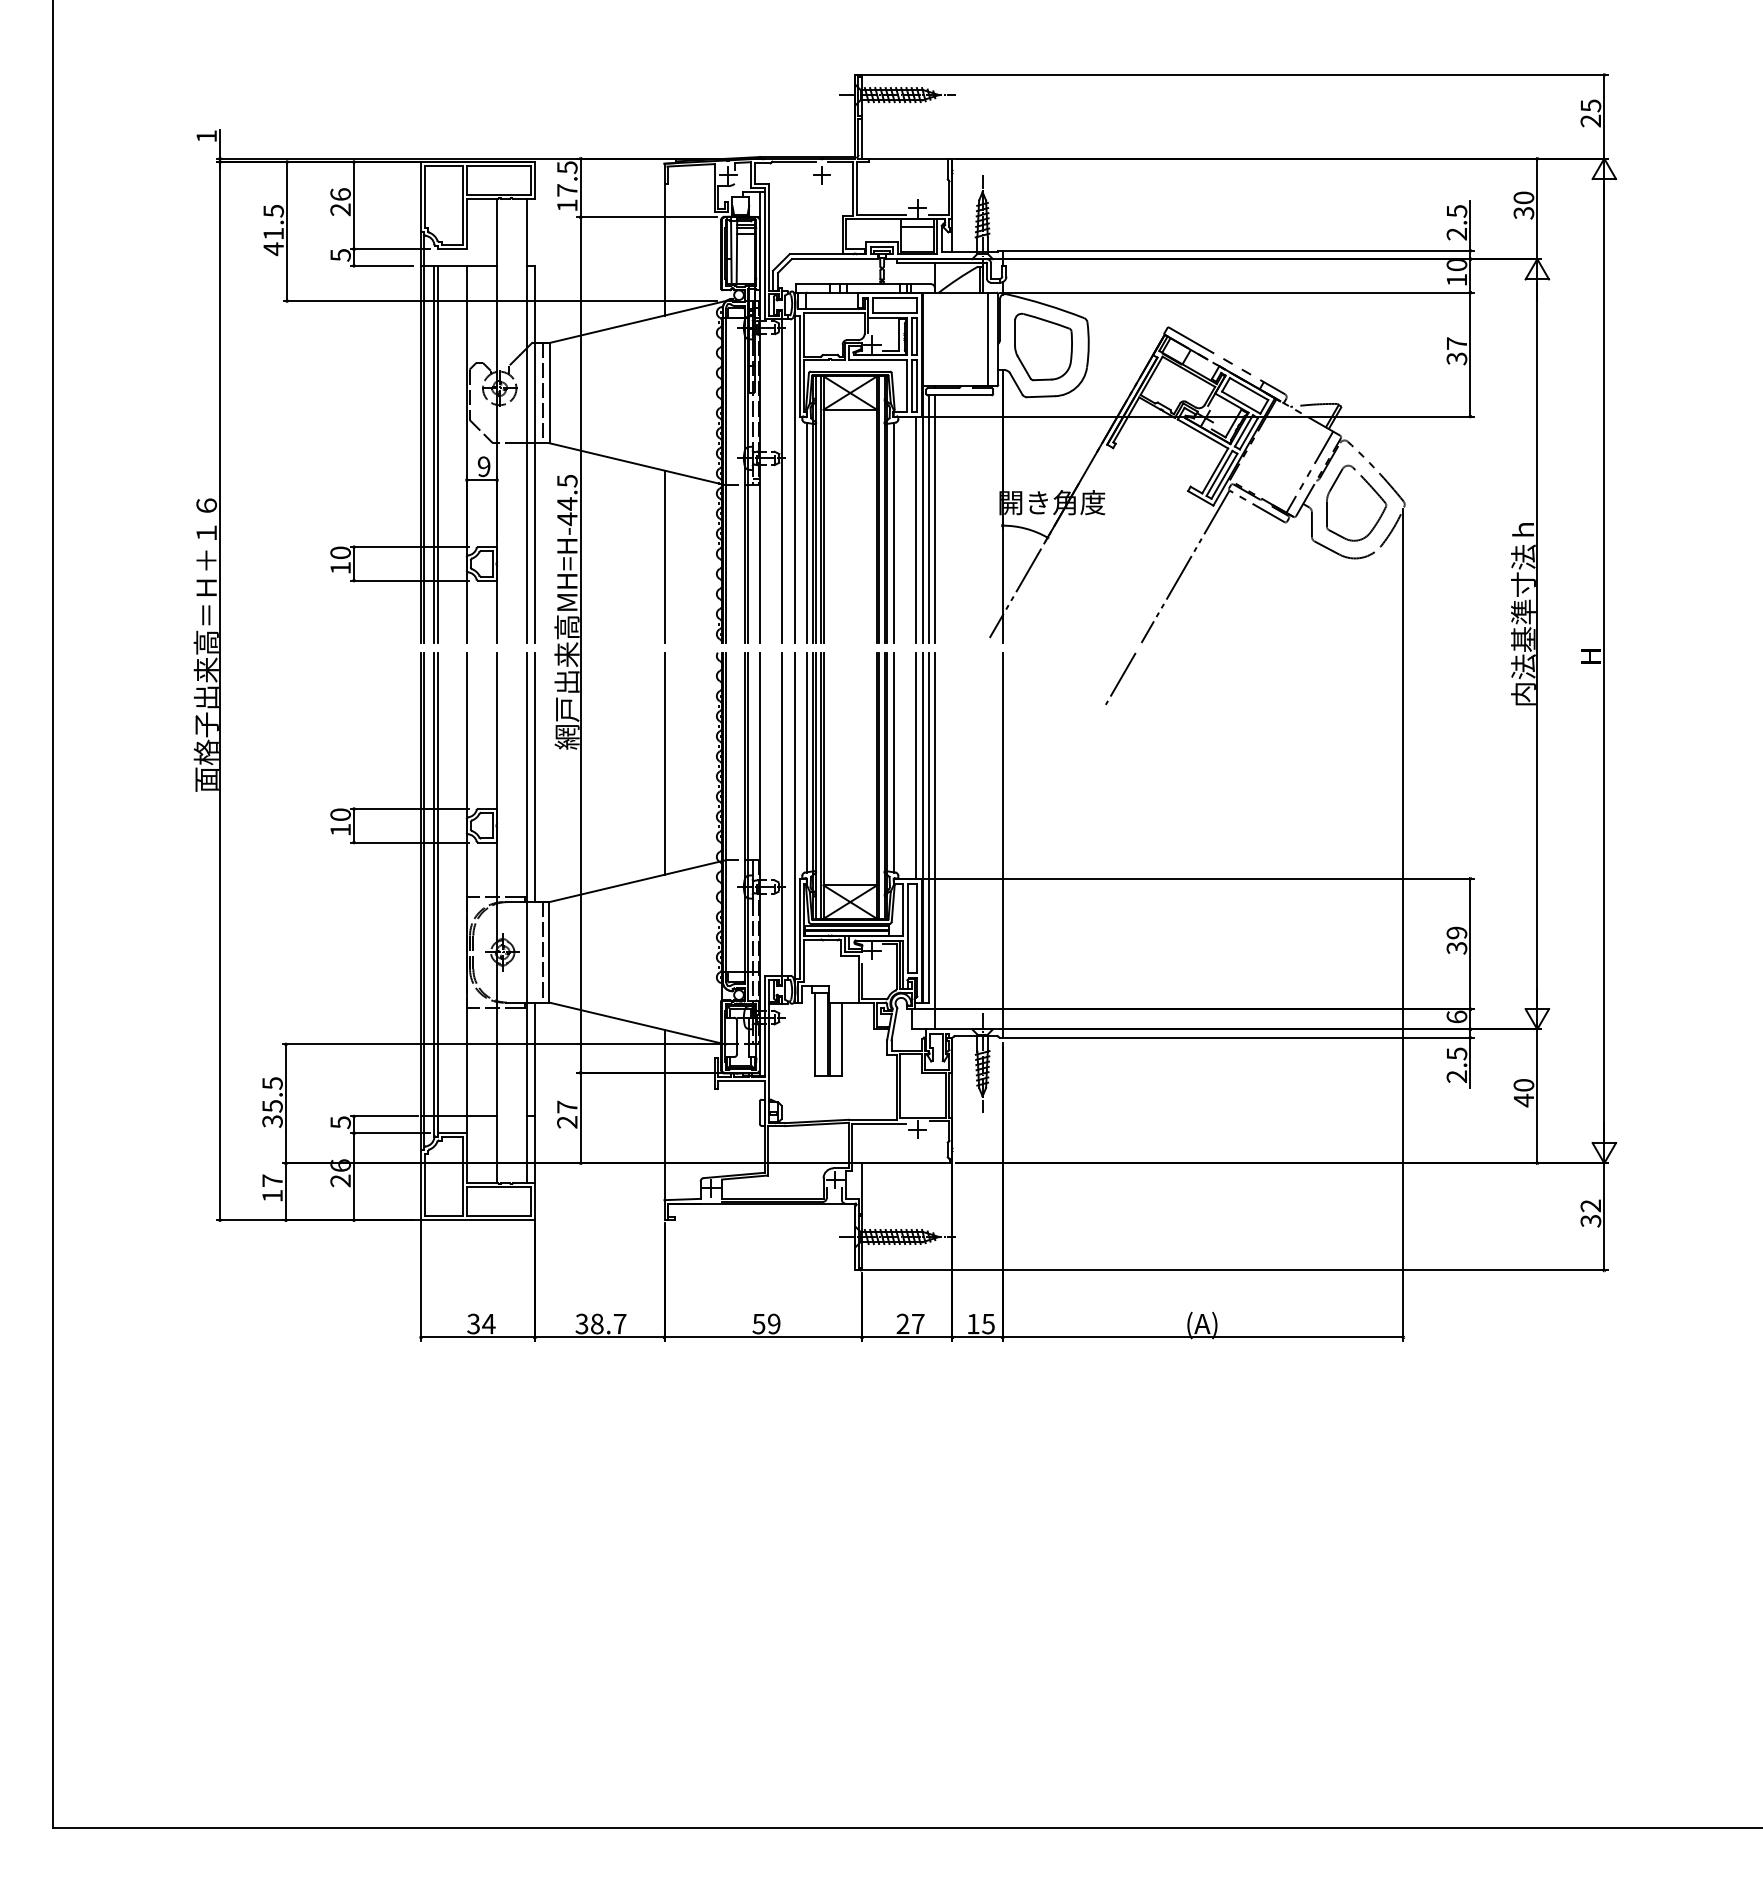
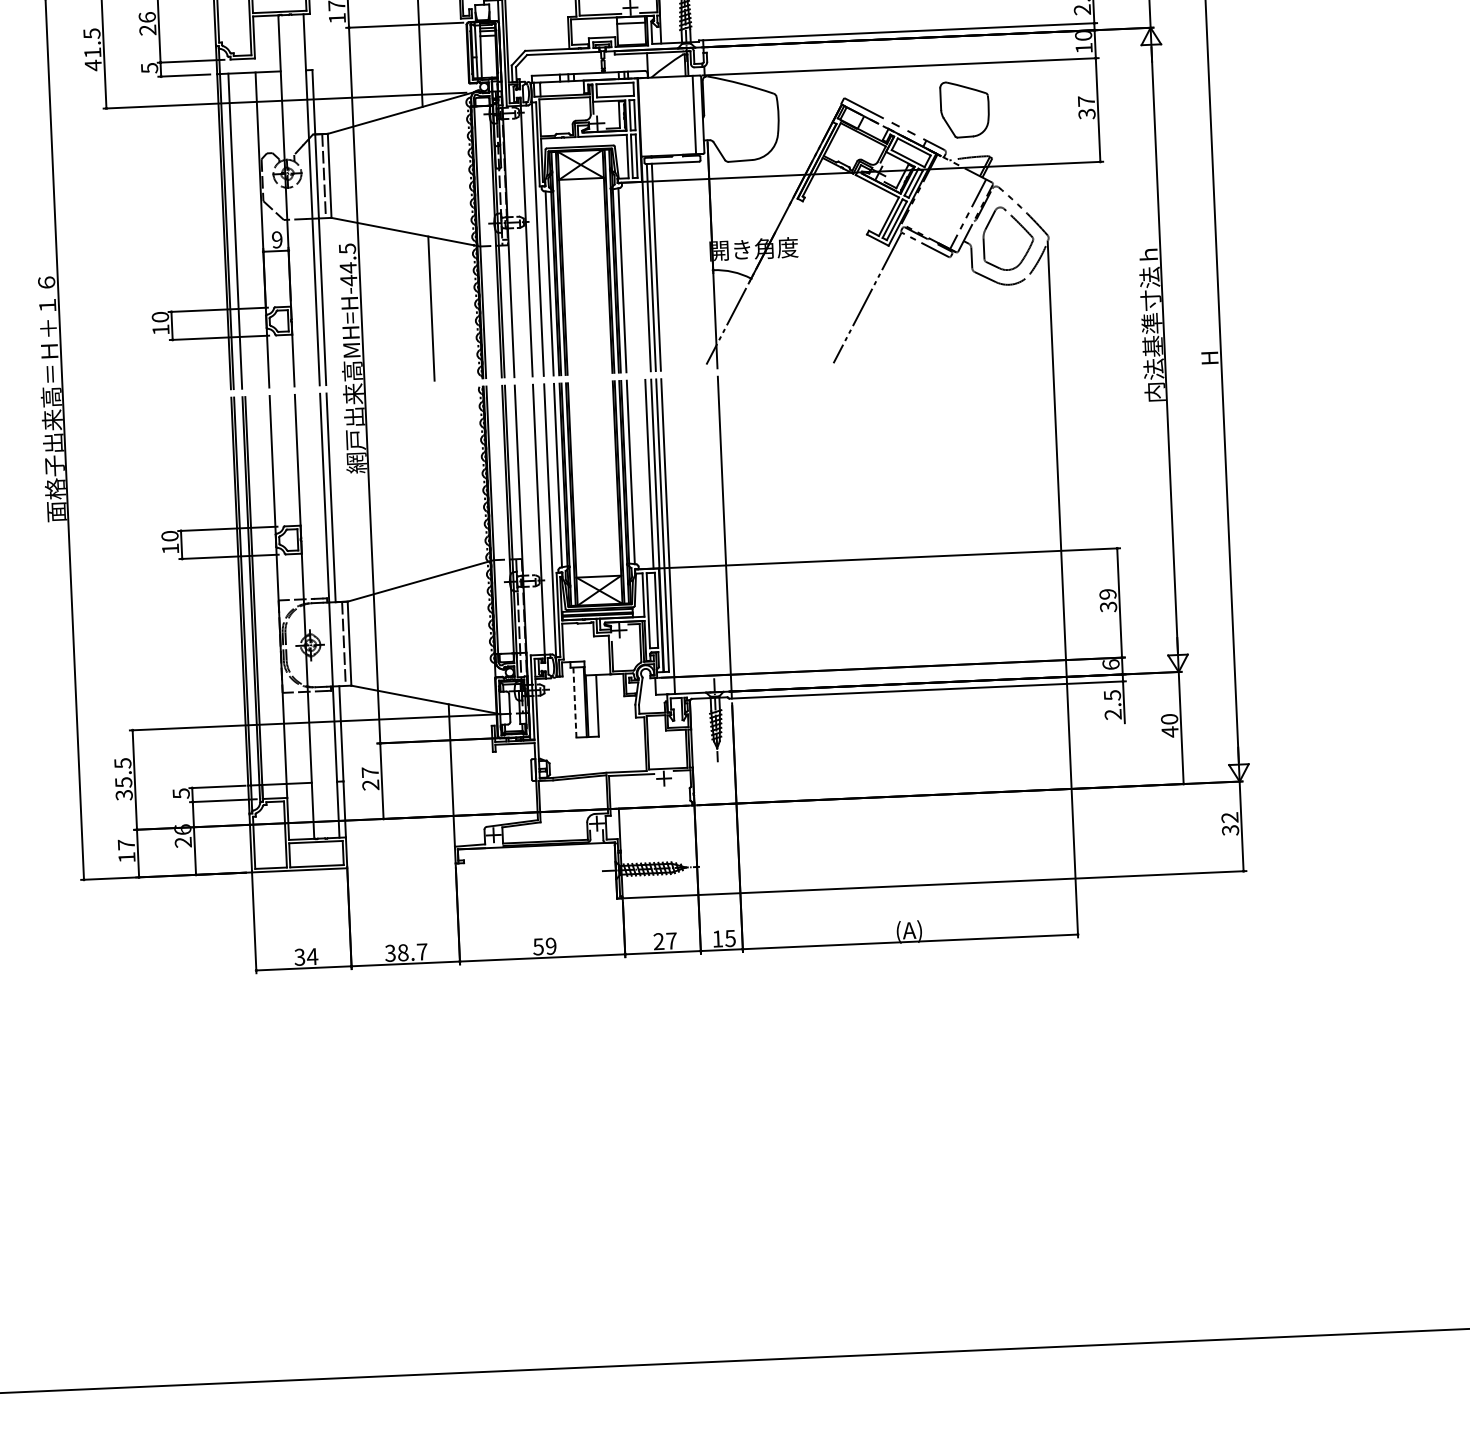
part: (1043, 346) -> (964, 109), moved
line: (437, 453) -> (237, 230), removed
line: (915, 529) -> (640, 276), removed
line: (1120, 678) -> (817, 393), removed
line: (664, 763) -> (439, 481), removed
line: (815, 1034) -> (575, 702), solid -> dashed

